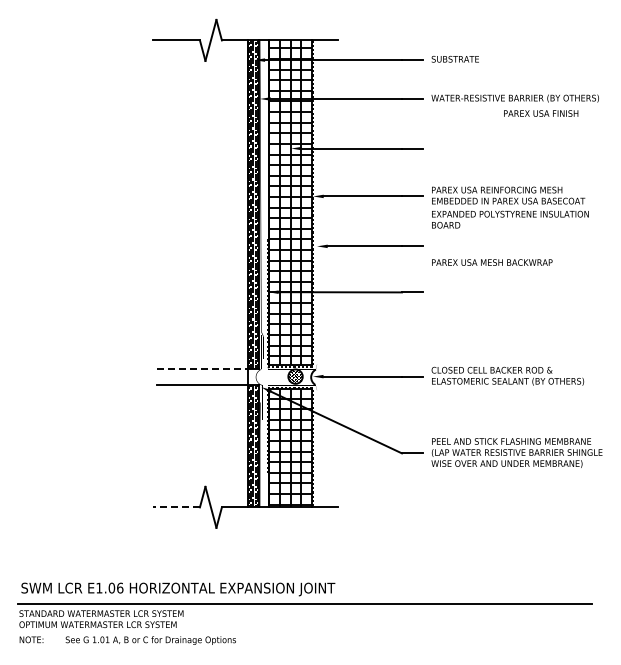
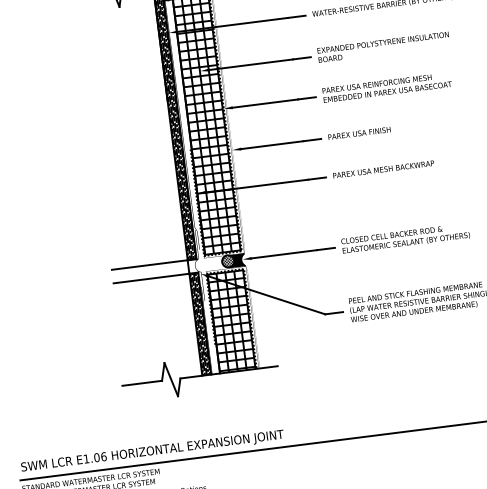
text: (541, 113) -> (359, 133), moved
text: (510, 219) -> (383, 47), moved
text: (492, 262) -> (383, 169), moved
line: (203, 369) -> (150, 265), dashed -> solid
hatch: (305, 376) -> (236, 260), added
line: (176, 507) -> (142, 383), dashed -> solid

